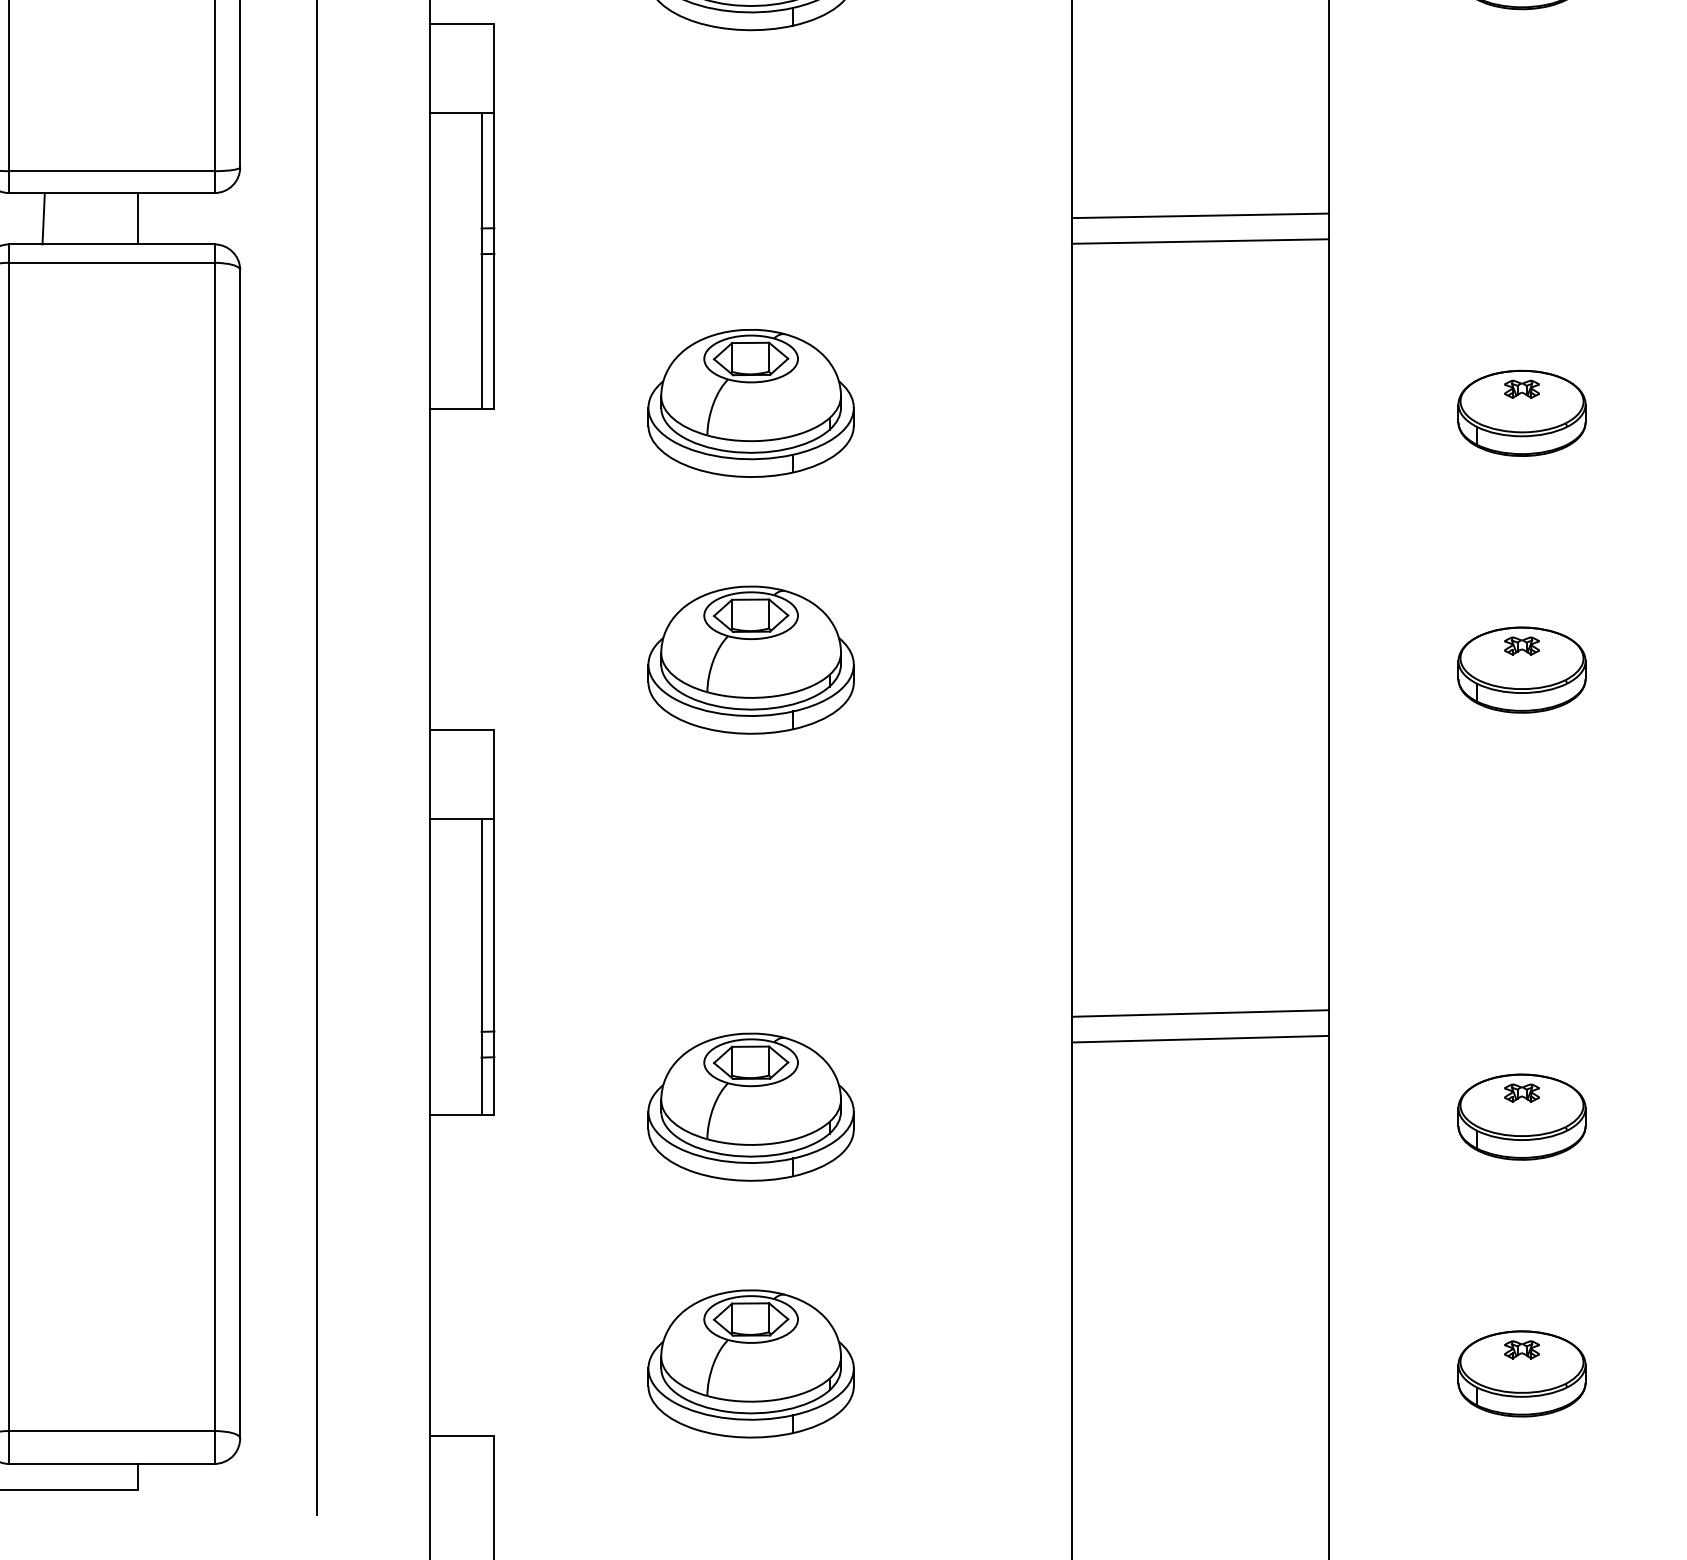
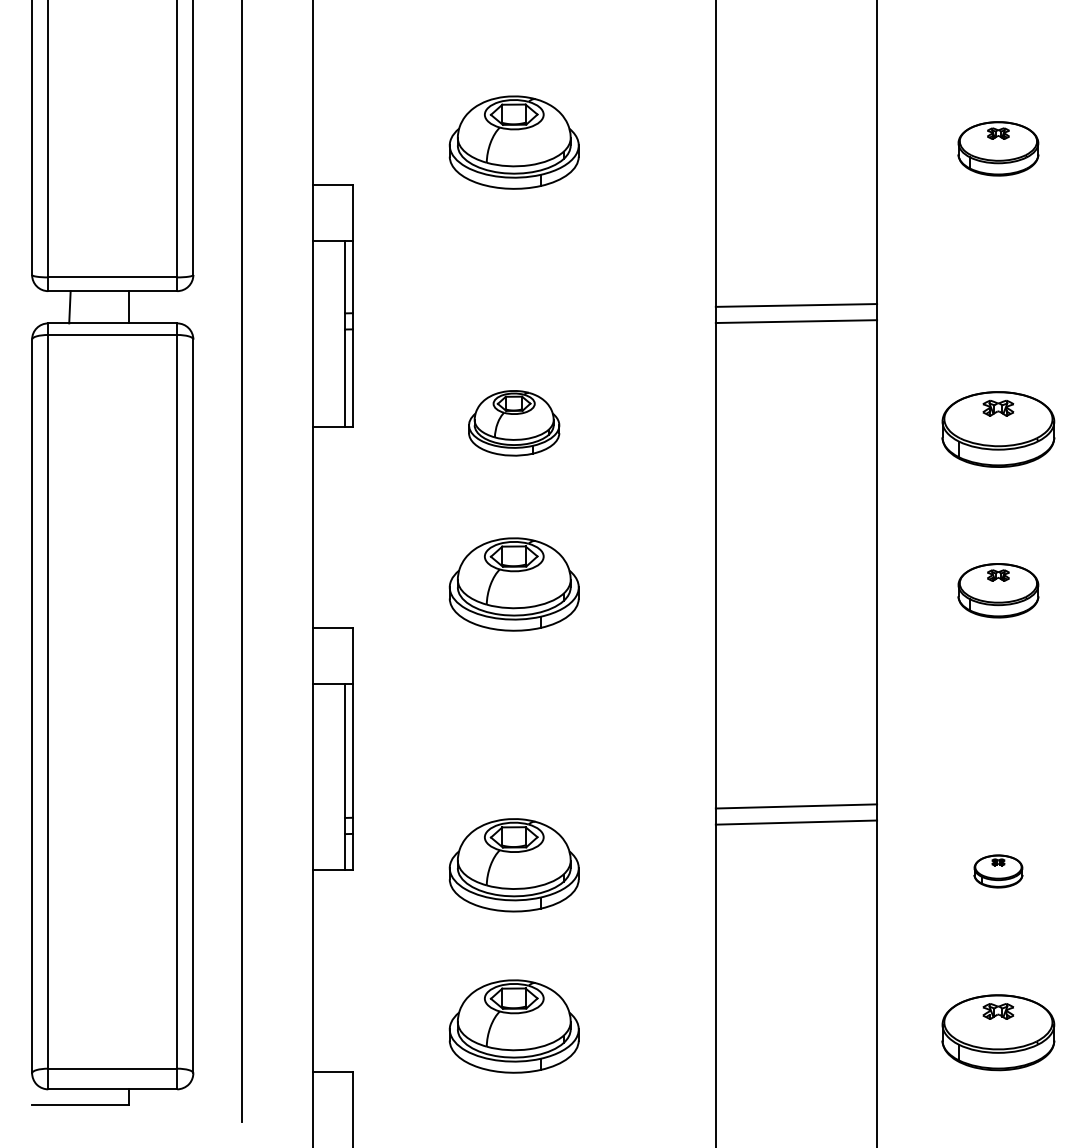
part: (749, 403) -> (513, 423), size x0.7
part: (1522, 413) -> (998, 429), size x1.4
part: (1522, 1117) -> (998, 871), size x0.6
part: (1522, 1373) -> (998, 1032), size x1.4

